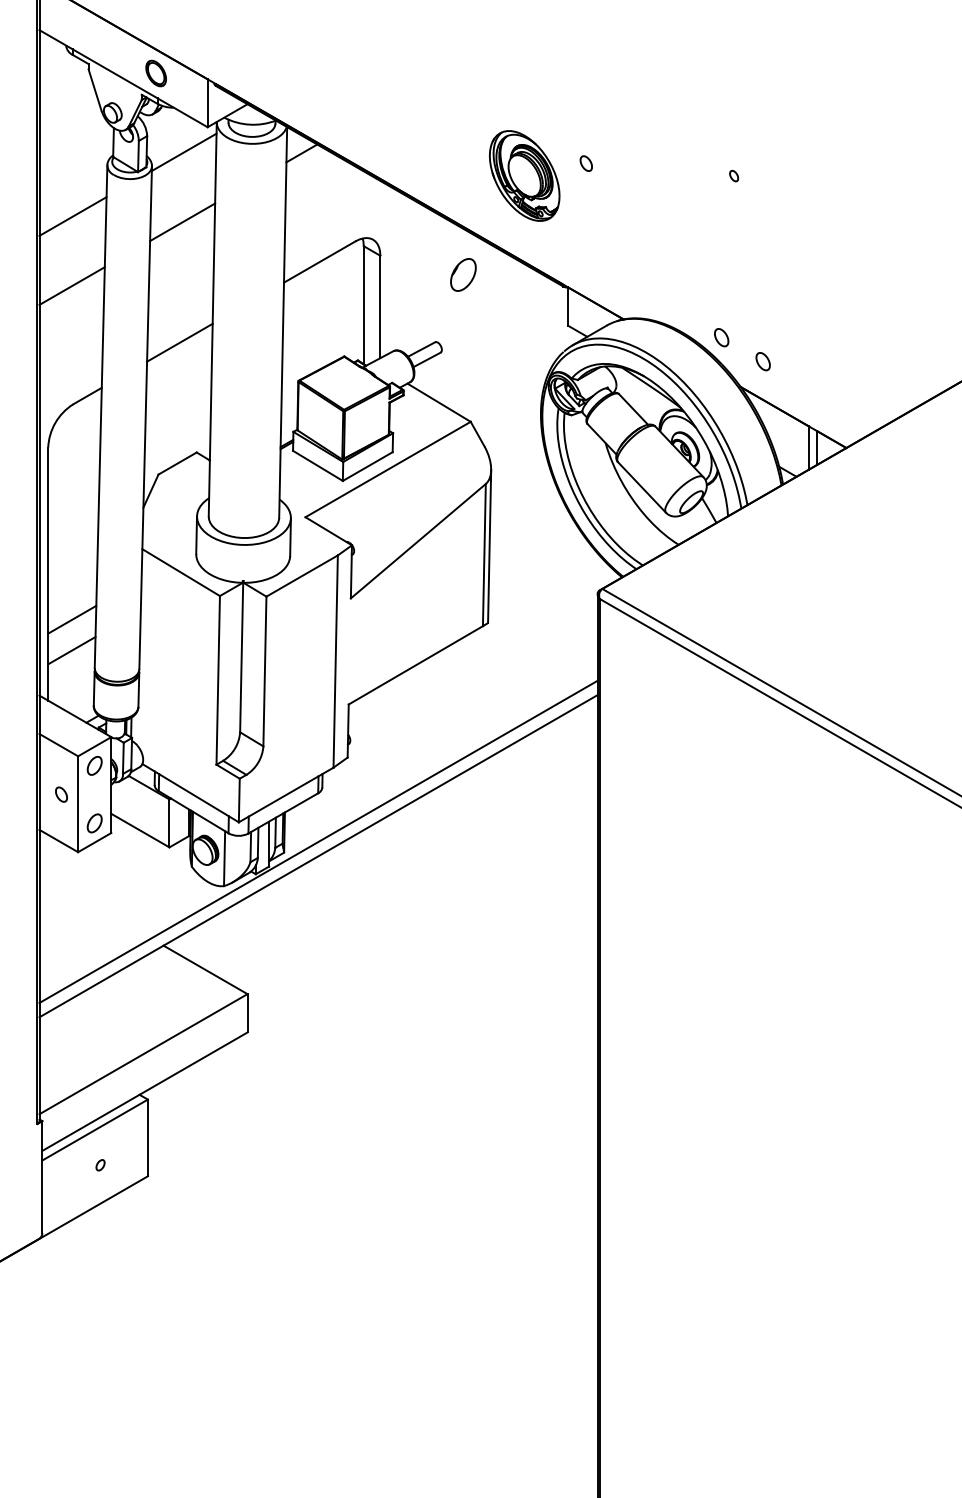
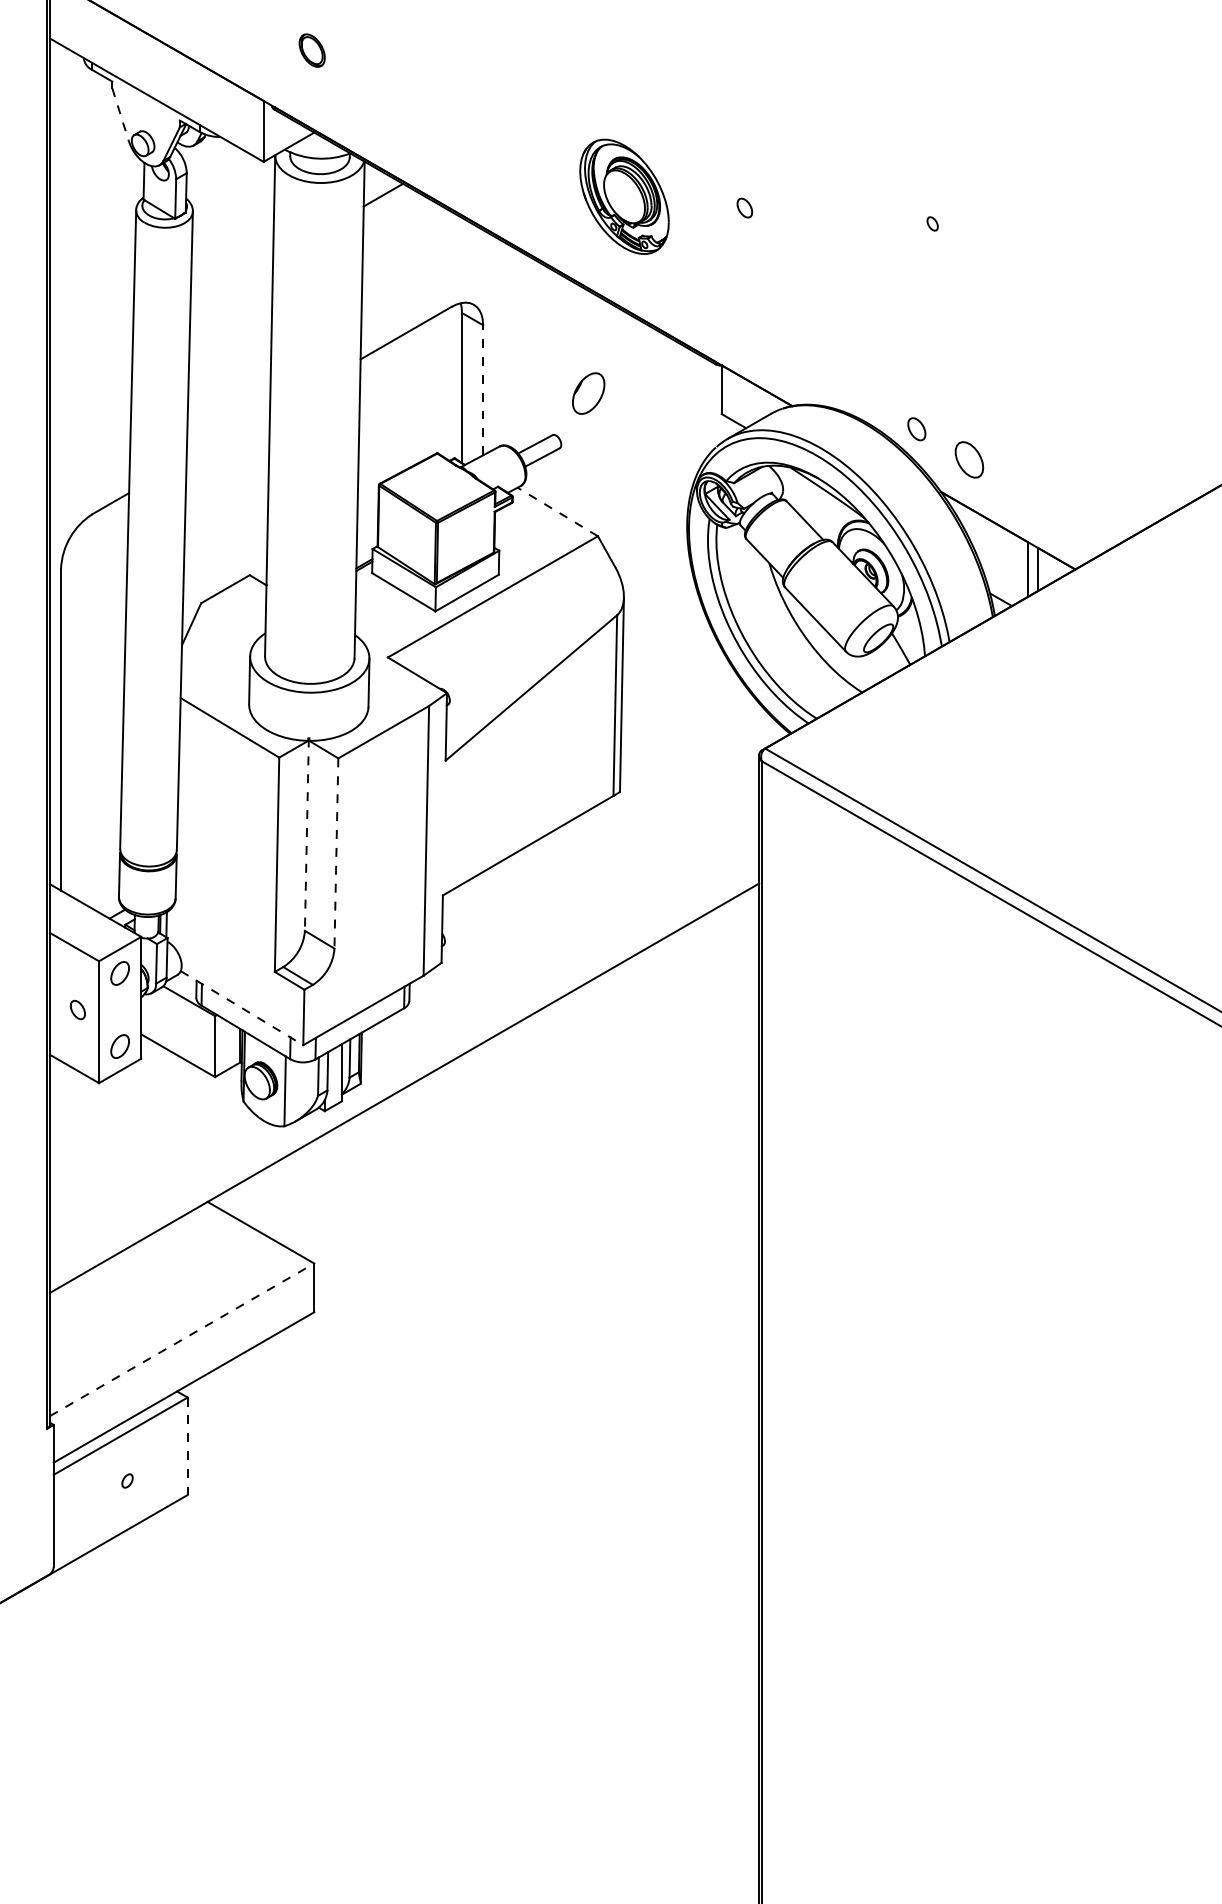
part: (155, 73) -> (311, 50), moved
line: (95, 90) -> (120, 115), solid -> dashed
line: (183, 152) -> (233, 193), removed
part: (524, 175) -> (624, 196), moved
line: (72, 215) -> (92, 274), removed
line: (182, 222) -> (231, 282), removed
part: (463, 274) -> (588, 393), moved
line: (71, 285) -> (90, 363), removed
line: (380, 306) -> (483, 389), solid -> dashed
line: (180, 342) -> (228, 435), removed
part: (763, 361) -> (969, 459), size x1.6
line: (438, 402) -> (557, 511), solid -> dashed
line: (72, 619) -> (91, 787), removed
line: (72, 650) -> (91, 826), removed
line: (241, 657) -> (306, 835), solid -> dashed
line: (264, 672) -> (336, 854), solid -> dashed
line: (191, 793) -> (242, 1008), solid -> dashed
line: (318, 841) -> (404, 1069), removed
line: (143, 1053) -> (182, 1339), solid -> dashed
line: (147, 1138) -> (187, 1446), solid -> dashed

